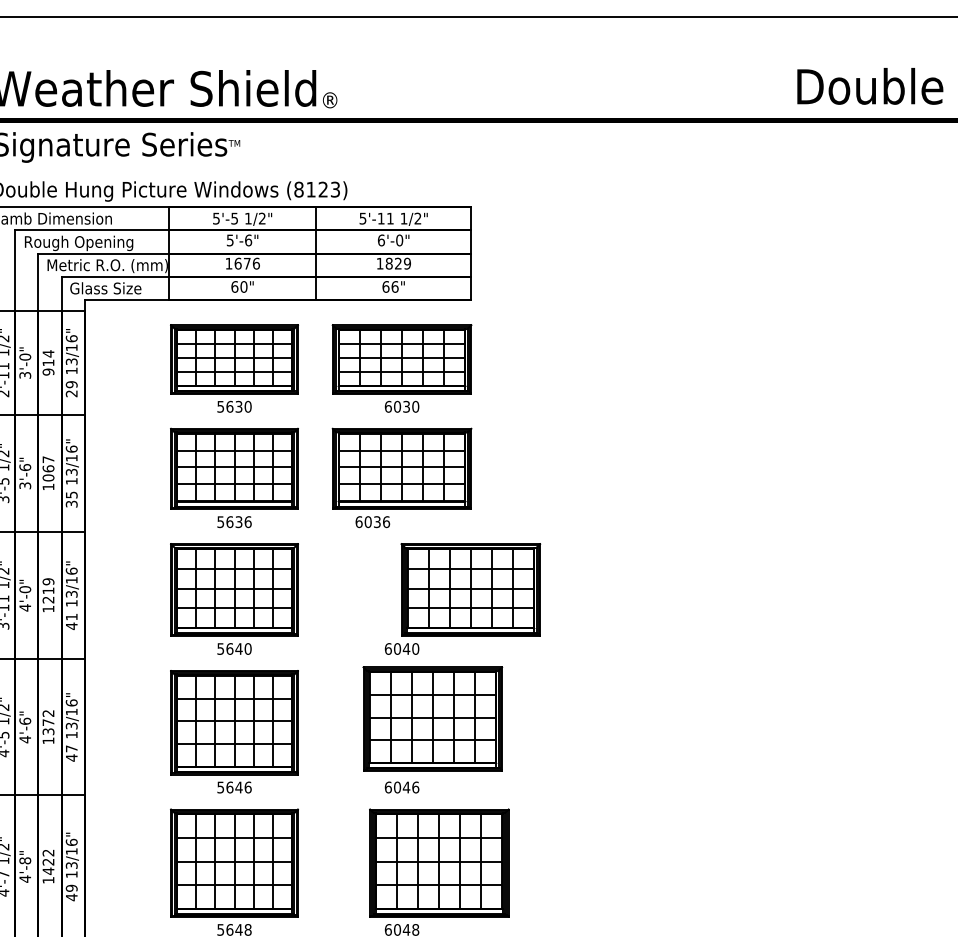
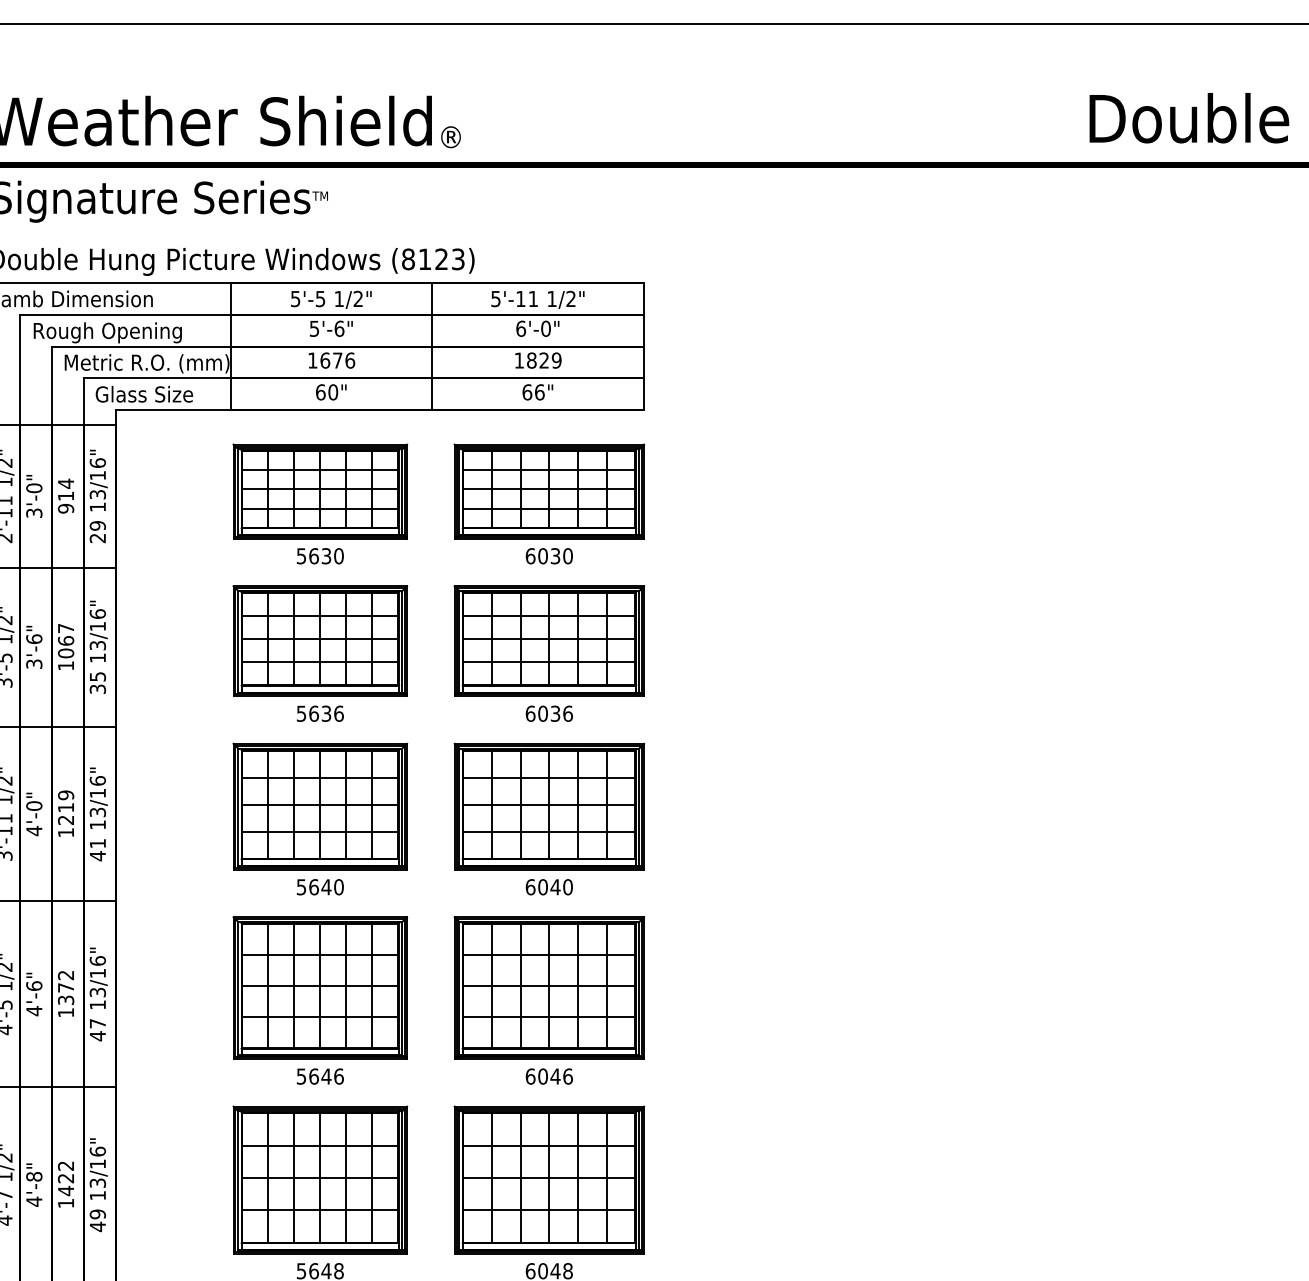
text: (372, 521) -> (548, 713), moved
part: (470, 589) -> (549, 806), moved
part: (432, 718) -> (549, 987), moved
part: (439, 862) -> (549, 1179), moved

